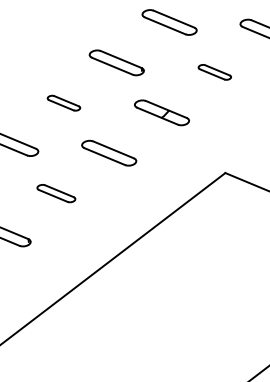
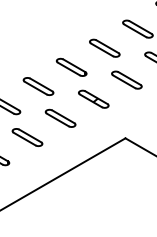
part: (213, 71) -> (126, 79), size x1.67
part: (63, 103) -> (38, 86), size x1.67
part: (56, 193) -> (27, 137), size x1.43

